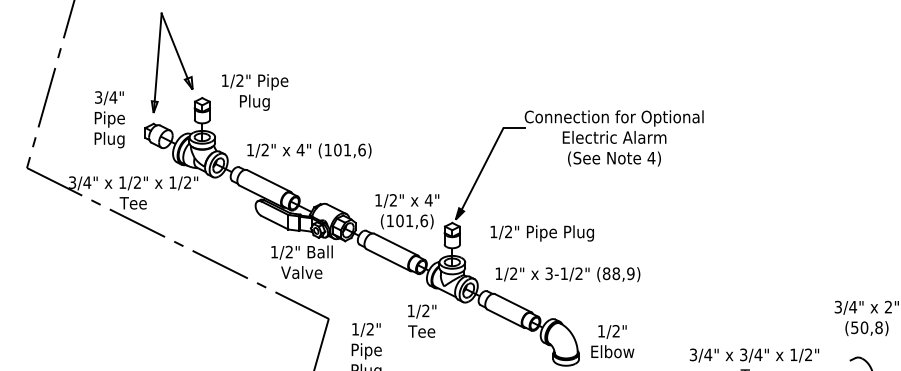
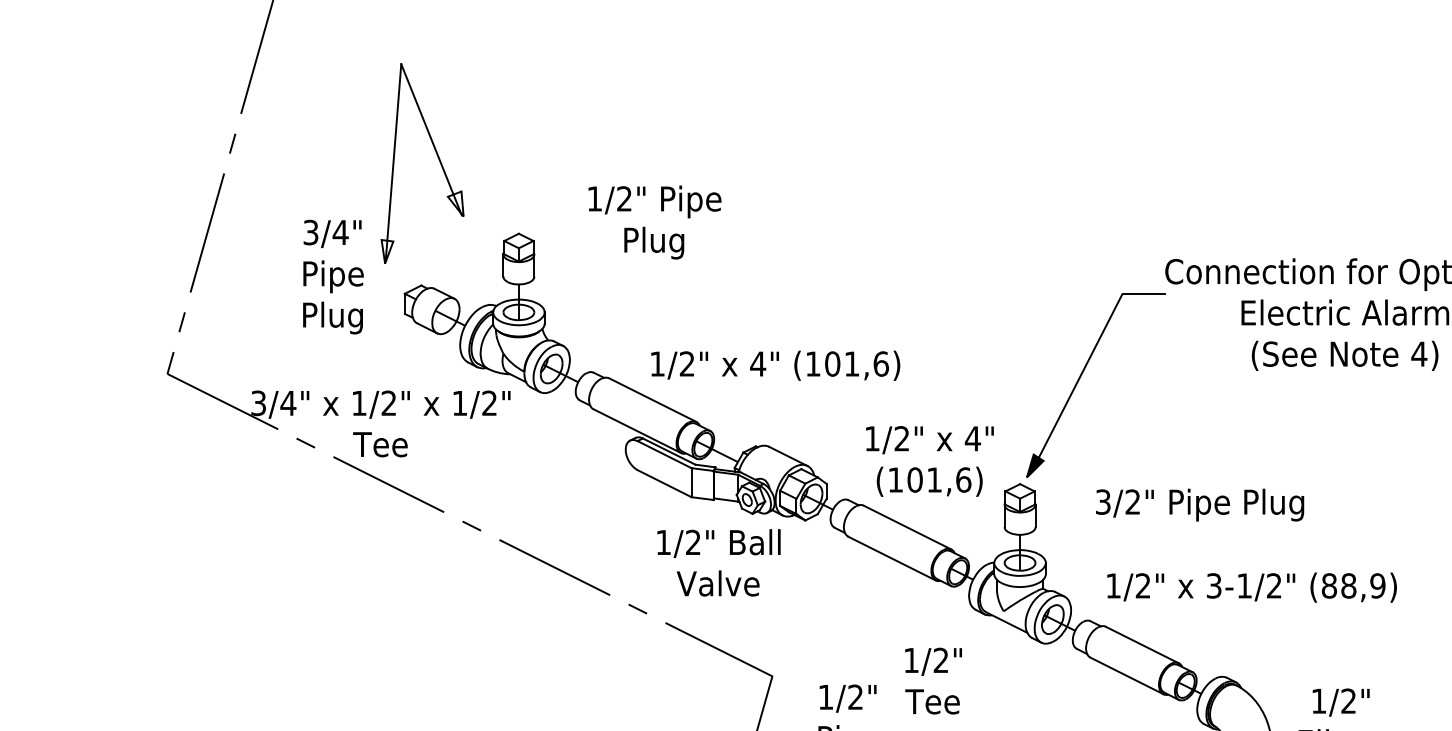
part: (178, 58) -> (435, 154), moved
text: (255, 92) -> (655, 222), moved
text: (309, 150) -> (775, 364), moved
text: (493, 231) -> (1102, 501), 1/2" -> 3/2"
text: (422, 320) -> (934, 679), moved

